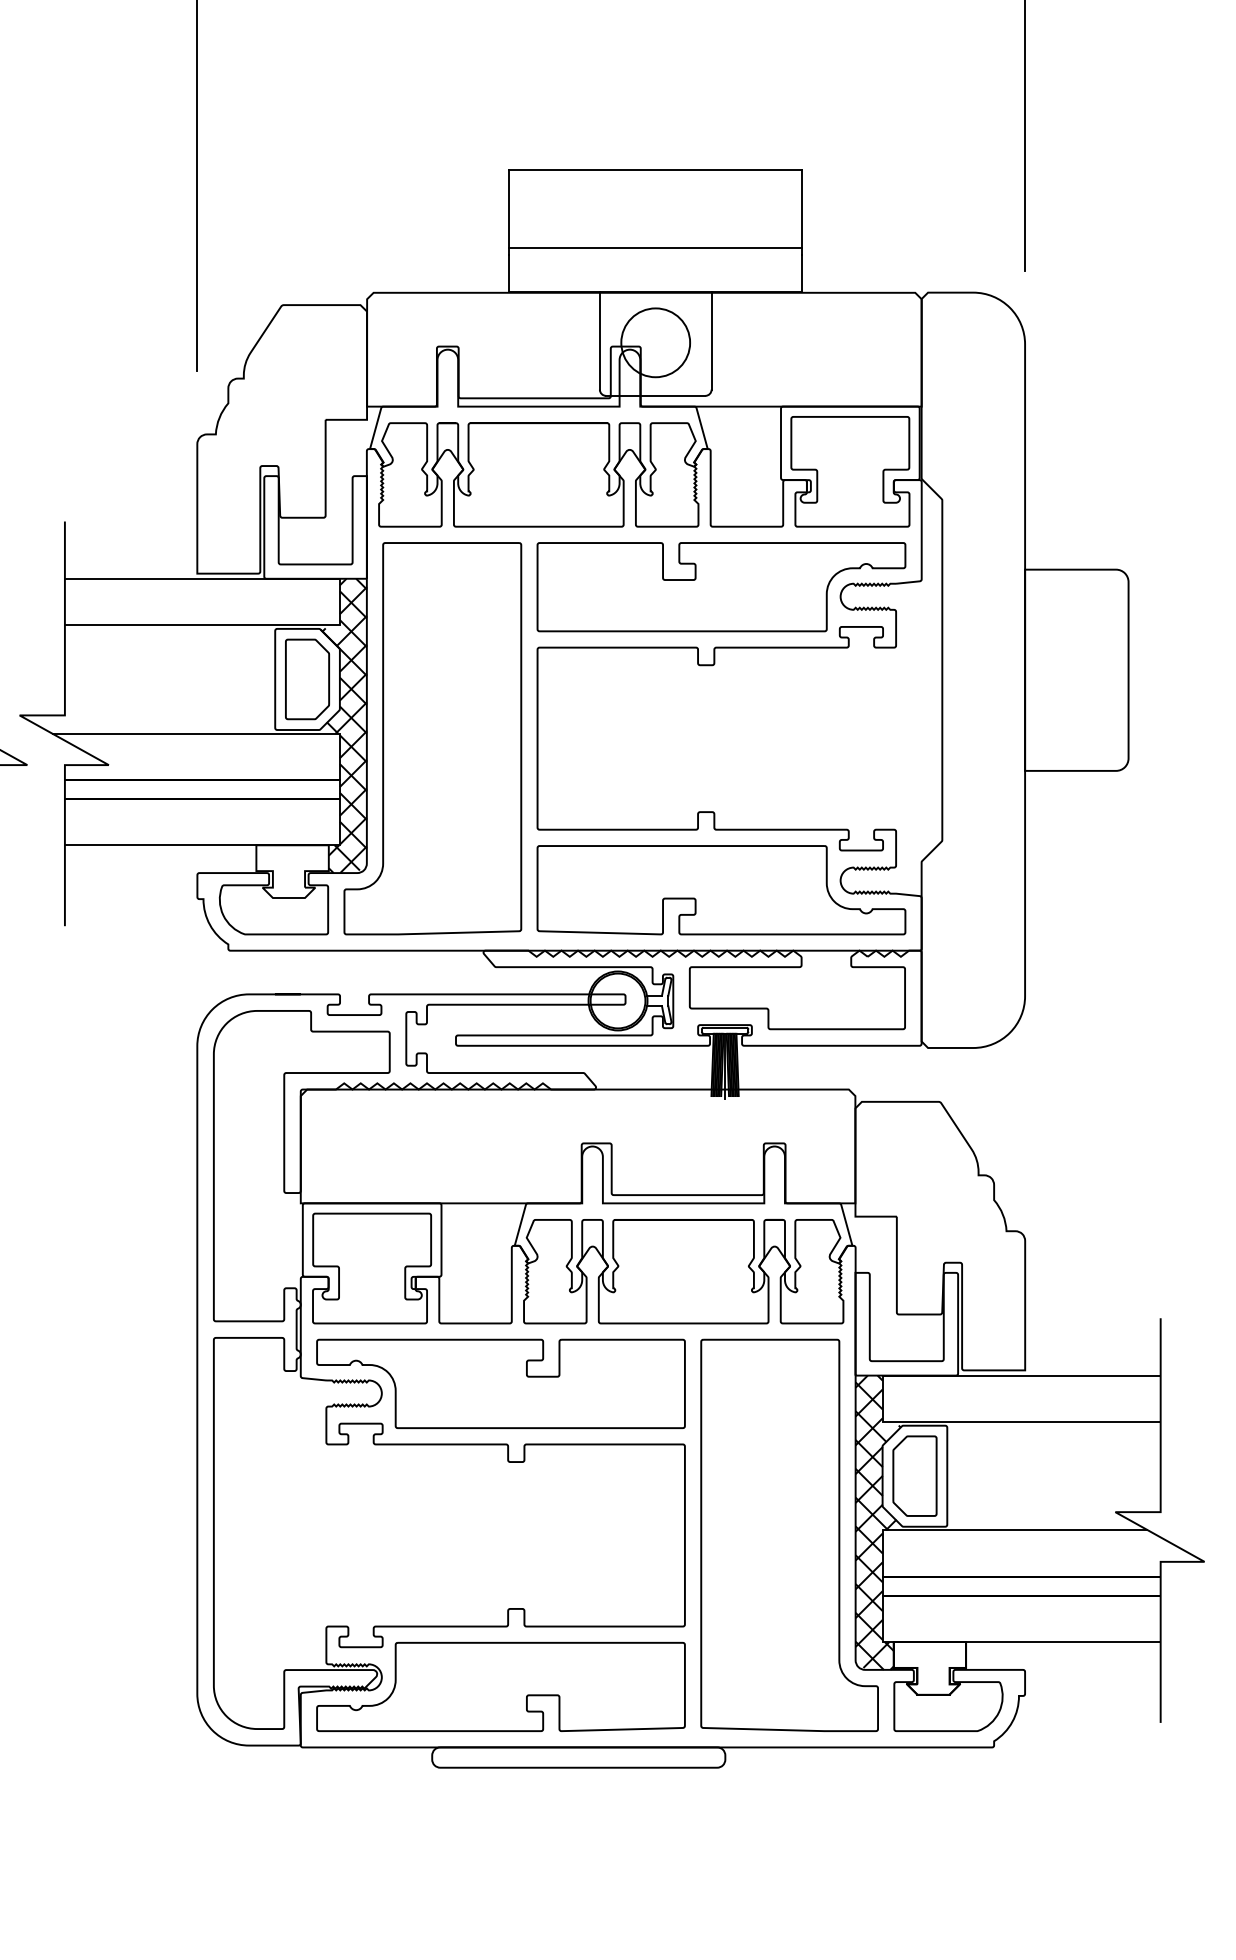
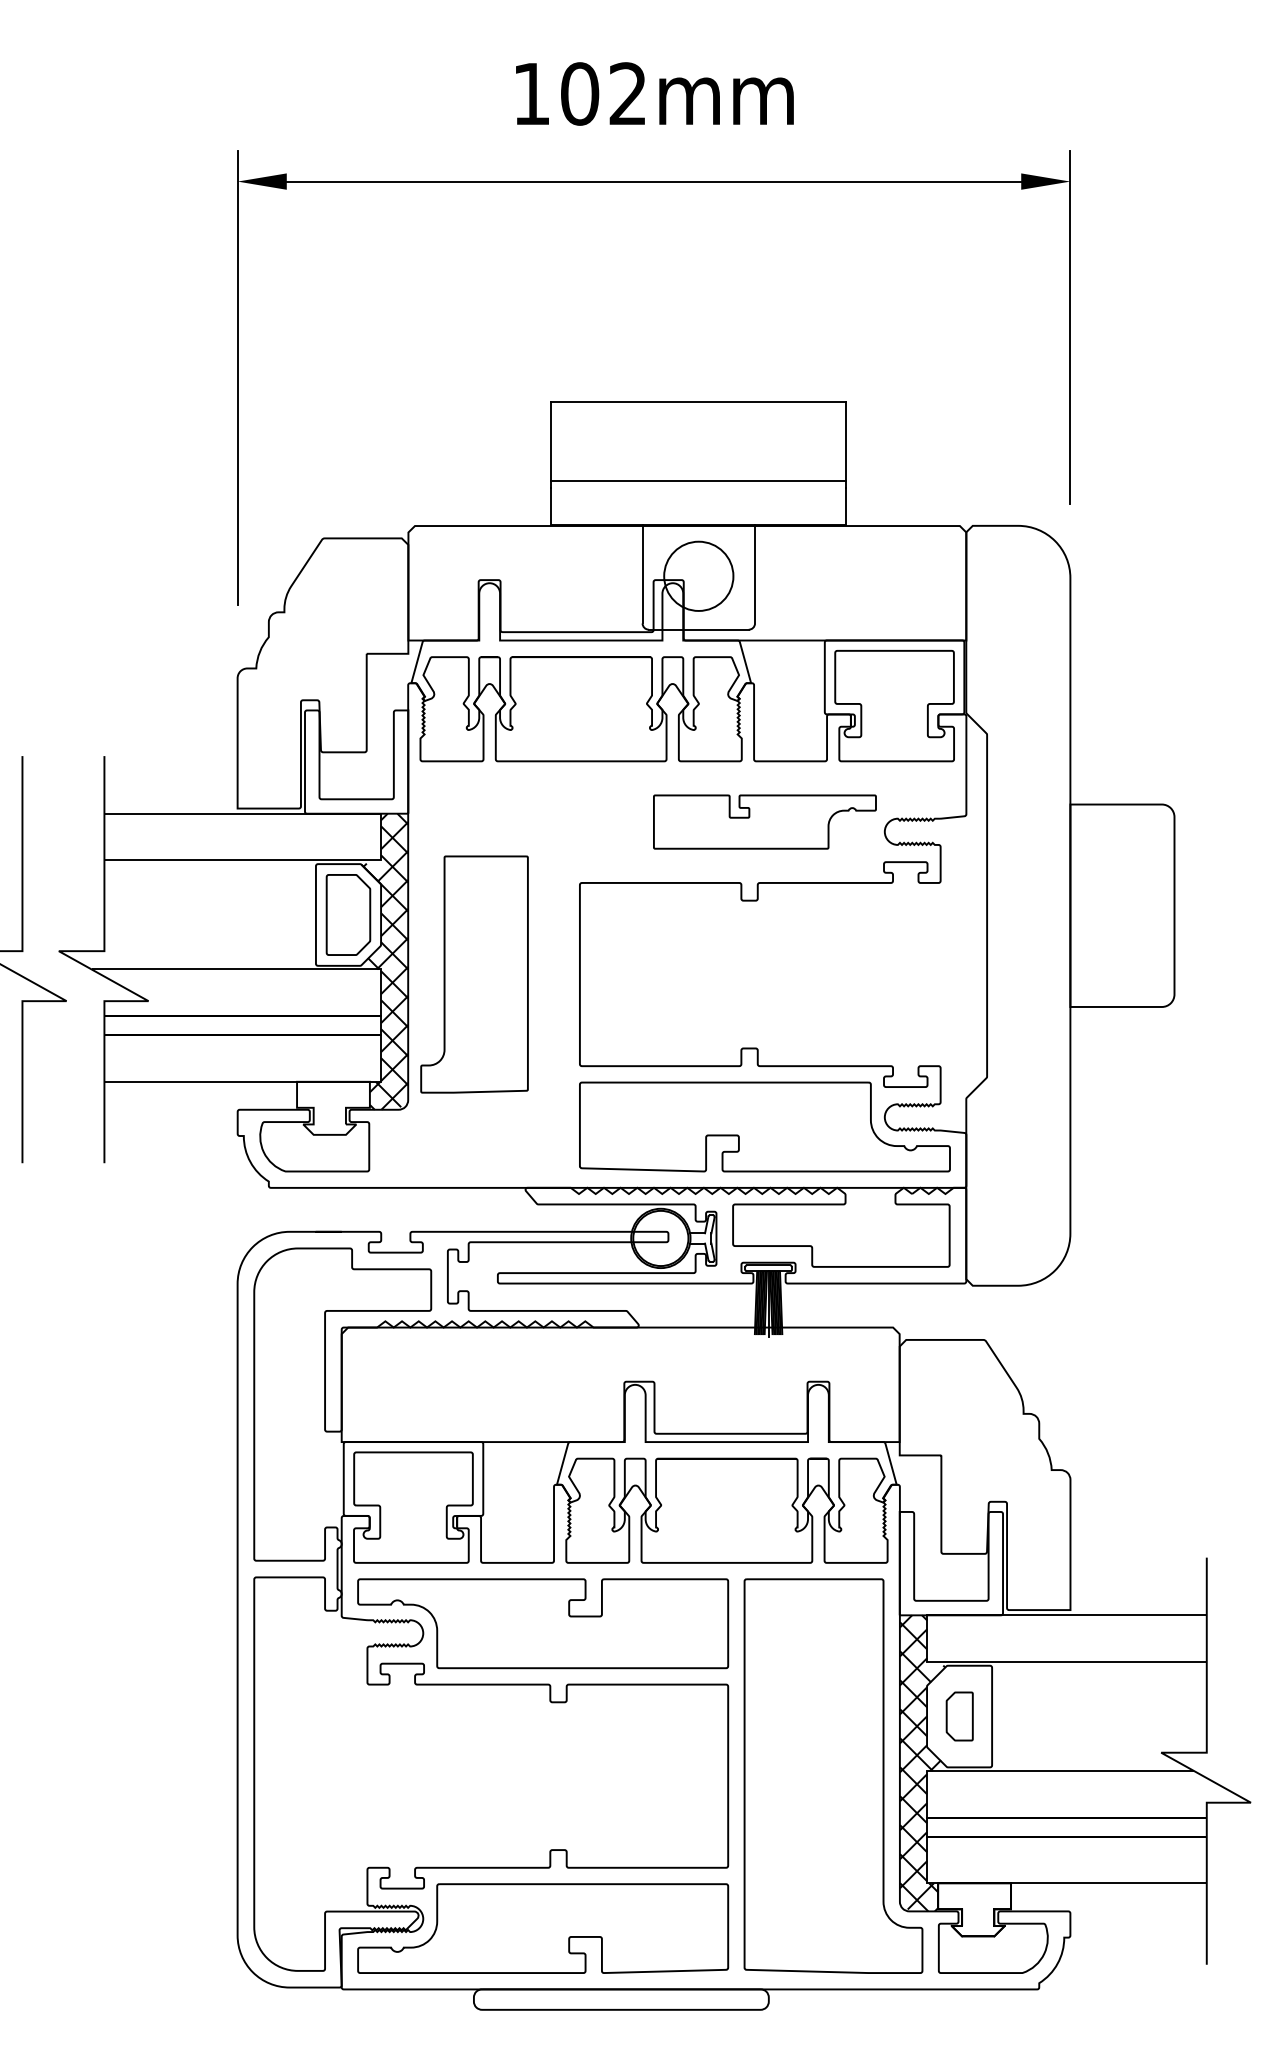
part: (721, 586) -> (764, 821), size x0.6
part: (432, 738) -> (474, 974), size x0.6
part: (914, 1476) -> (959, 1716), size x0.6

